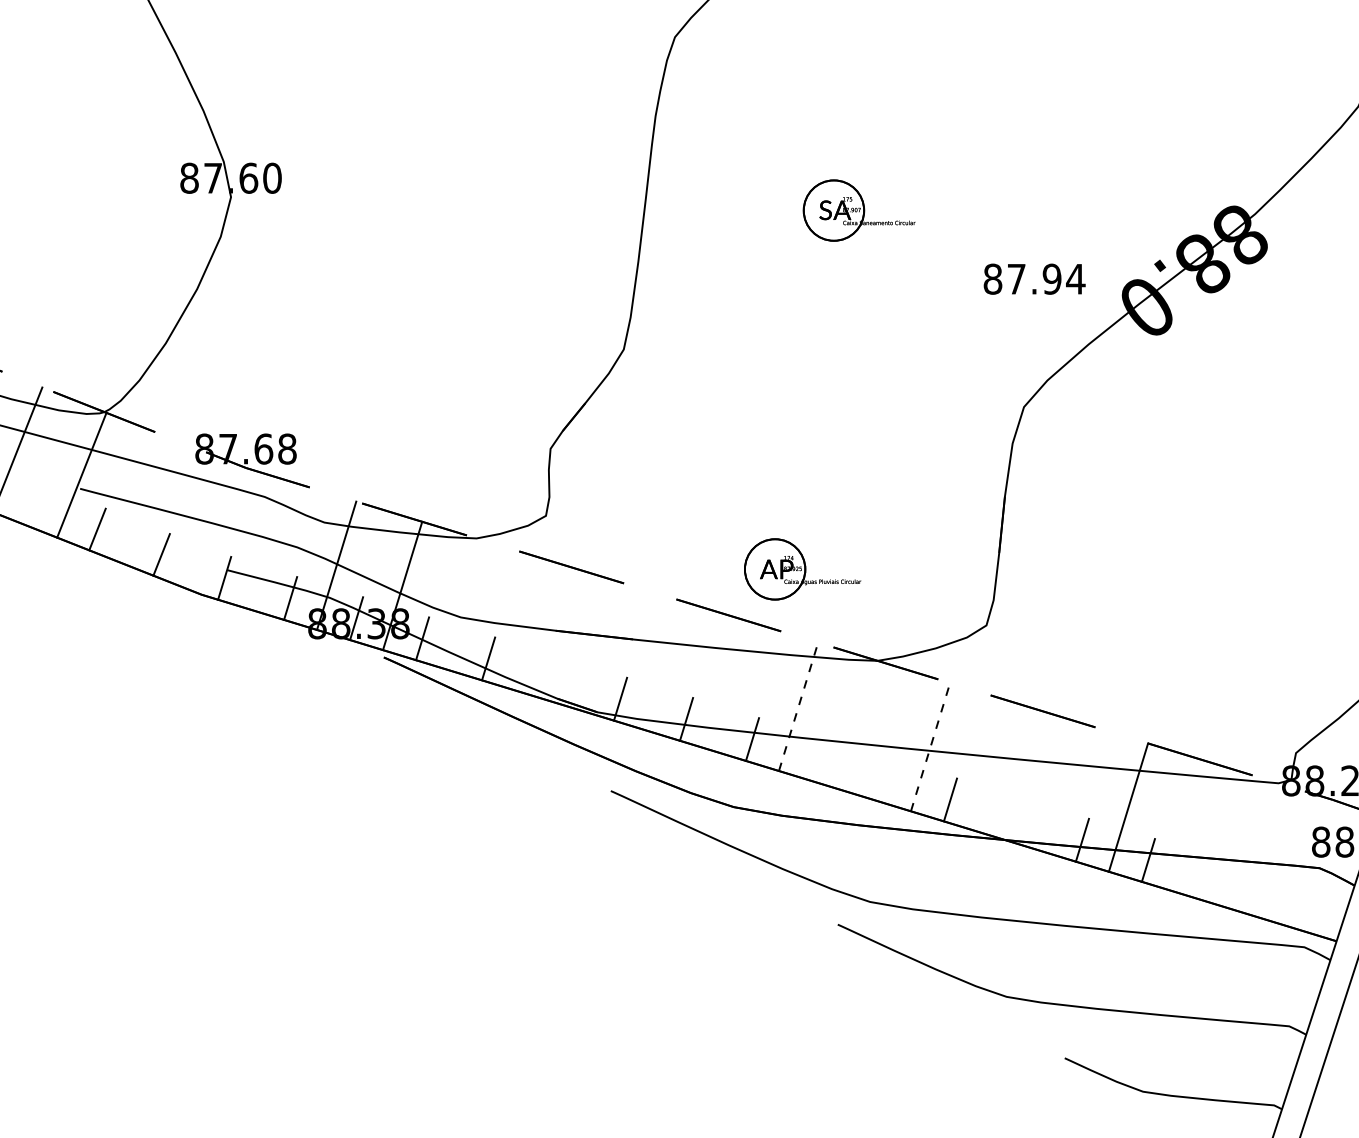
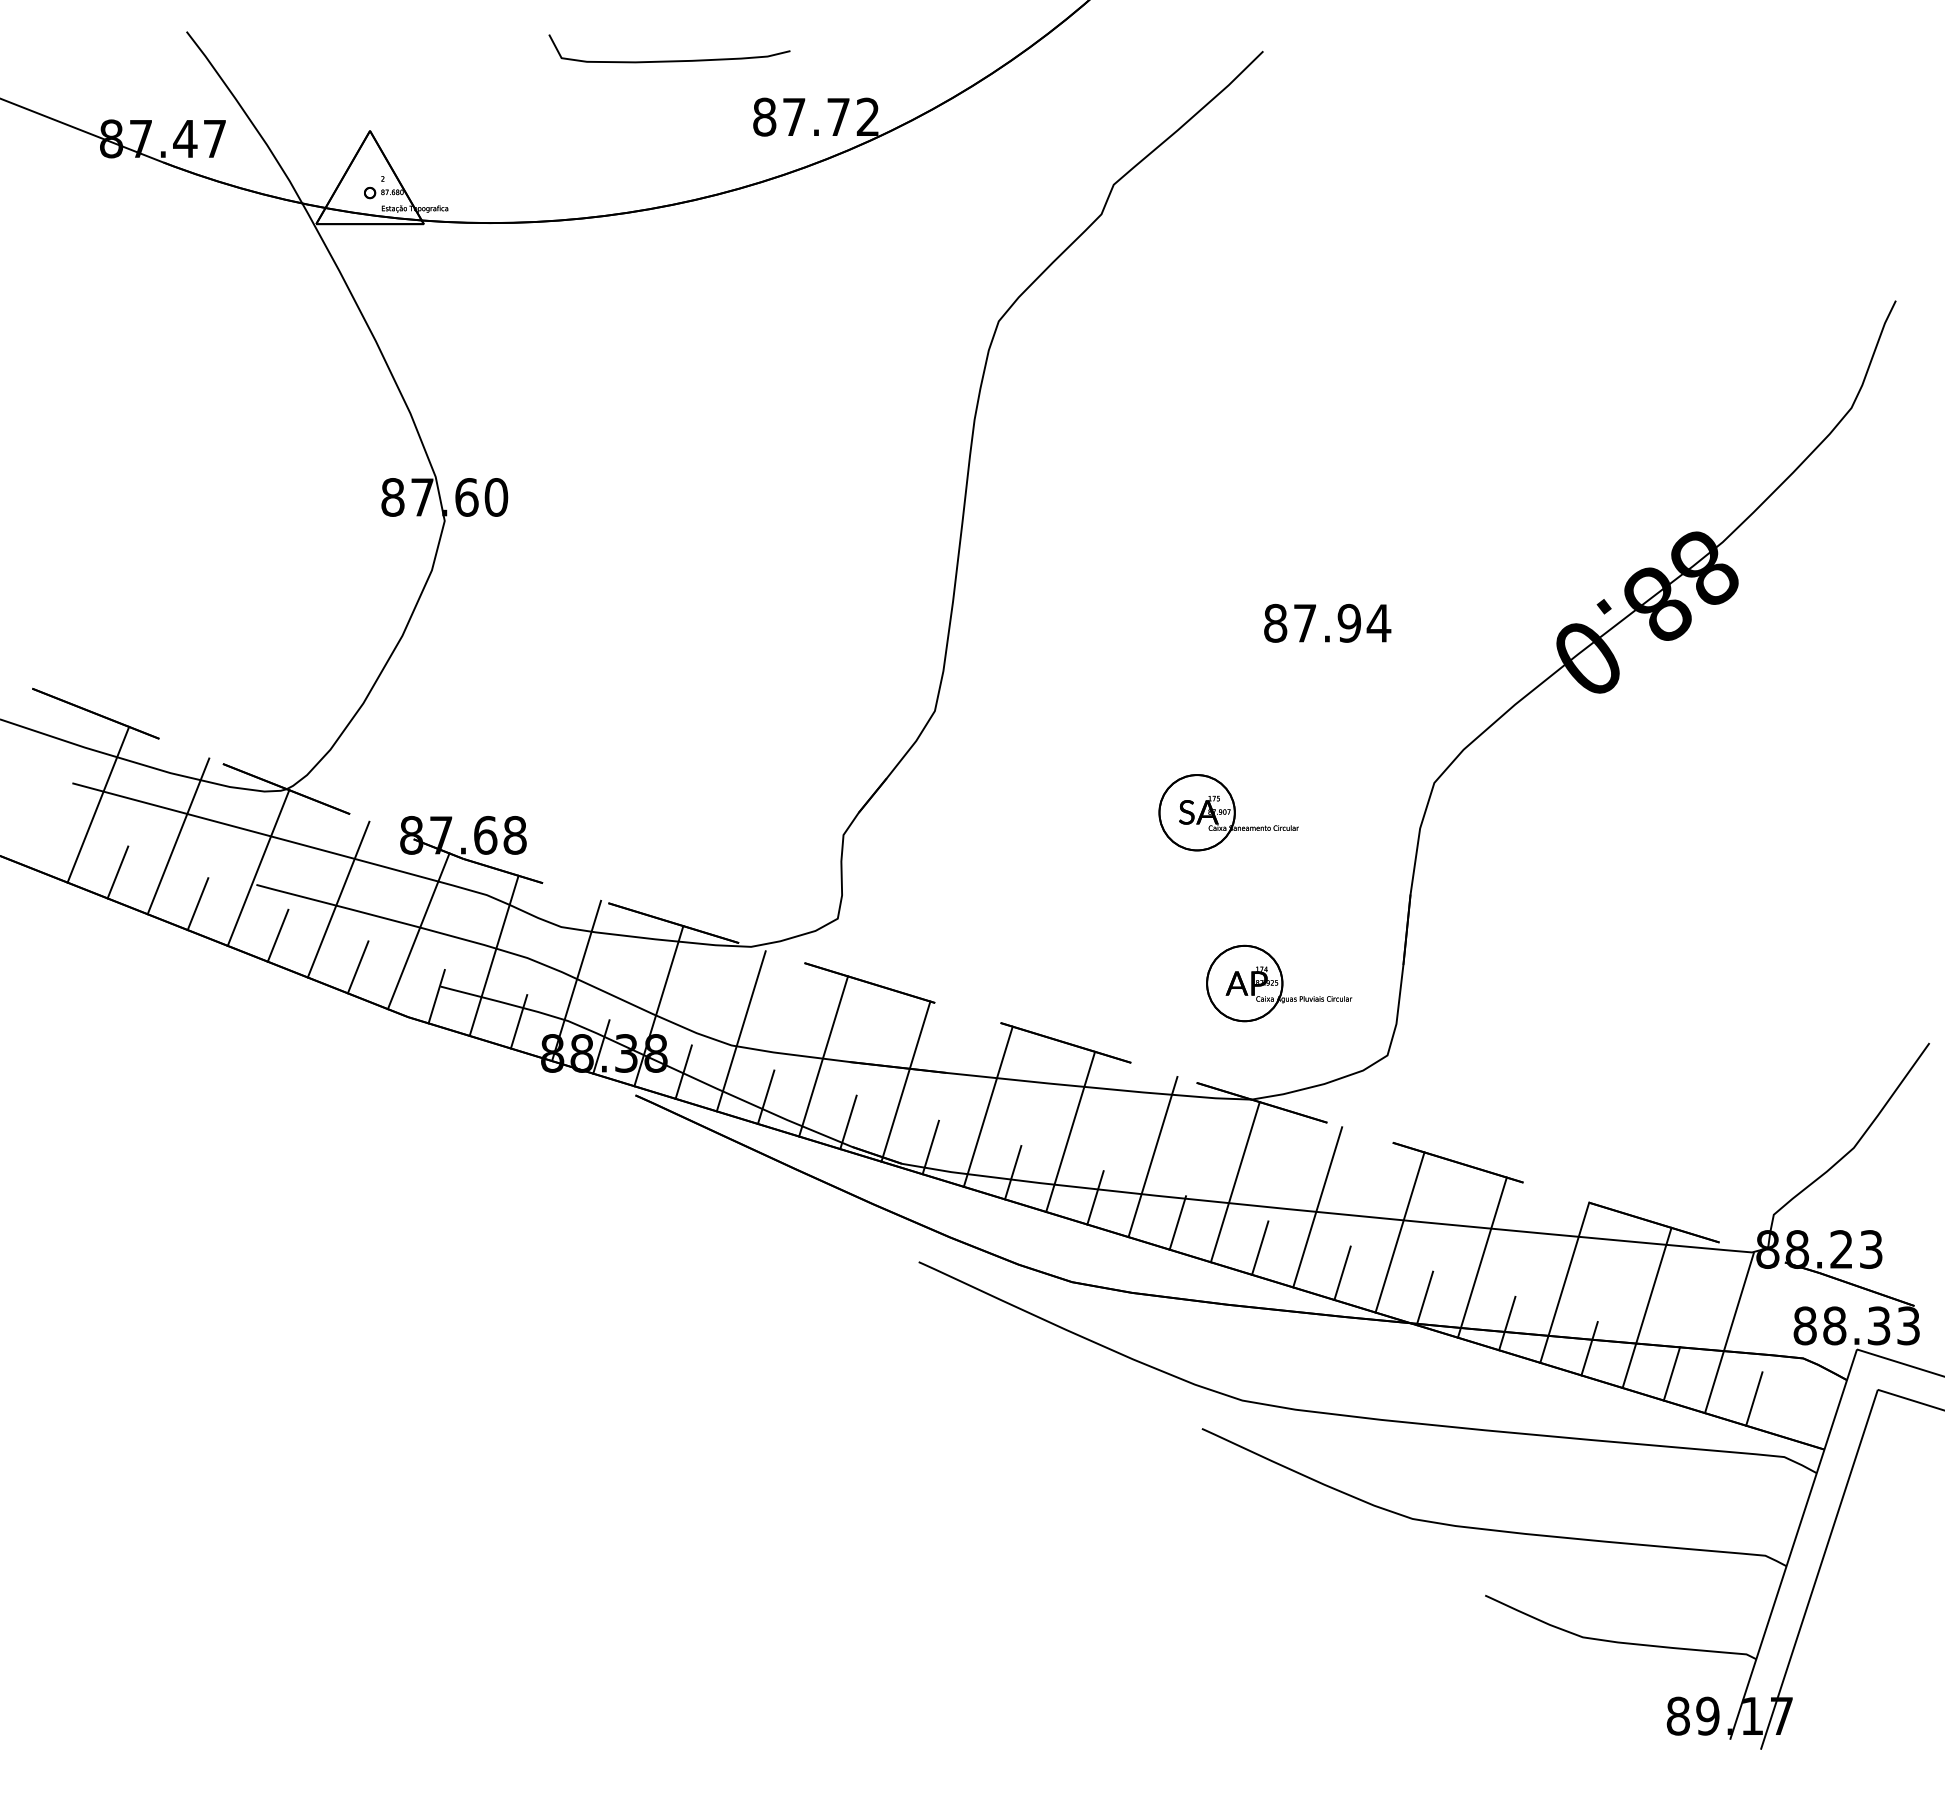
part: (859, 210) -> (1228, 812), moved
text: (1034, 278) -> (1327, 622), moved
line: (145, 500) -> (338, 899), added
line: (32, 504) -> (197, 904), added
line: (210, 526) -> (418, 931), added
line: (270, 545) -> (493, 955), added
part: (802, 569) -> (1279, 983), moved
line: (468, 606) -> (740, 1031), added
line: (534, 626) -> (823, 1056), added
line: (600, 646) -> (905, 1081), added
line: (665, 666) -> (987, 1106), added
line: (554, 679) -> (848, 1122), added
line: (732, 686) -> (1070, 1131), added
line: (798, 707) -> (1152, 1157), dashed -> solid
line: (863, 727) -> (1234, 1182), added
line: (930, 747) -> (1317, 1207), dashed -> solid
line: (818, 759) -> (1177, 1222), added
line: (996, 767) -> (1399, 1232), added
line: (884, 779) -> (1260, 1247), added
line: (1061, 787) -> (1481, 1257), added
line: (1016, 820) -> (1424, 1298), added
line: (1194, 827) -> (1646, 1307), added
line: (1259, 847) -> (1728, 1332), added
line: (1214, 880) -> (1671, 1373), added
line: (1280, 900) -> (1754, 1398), added

